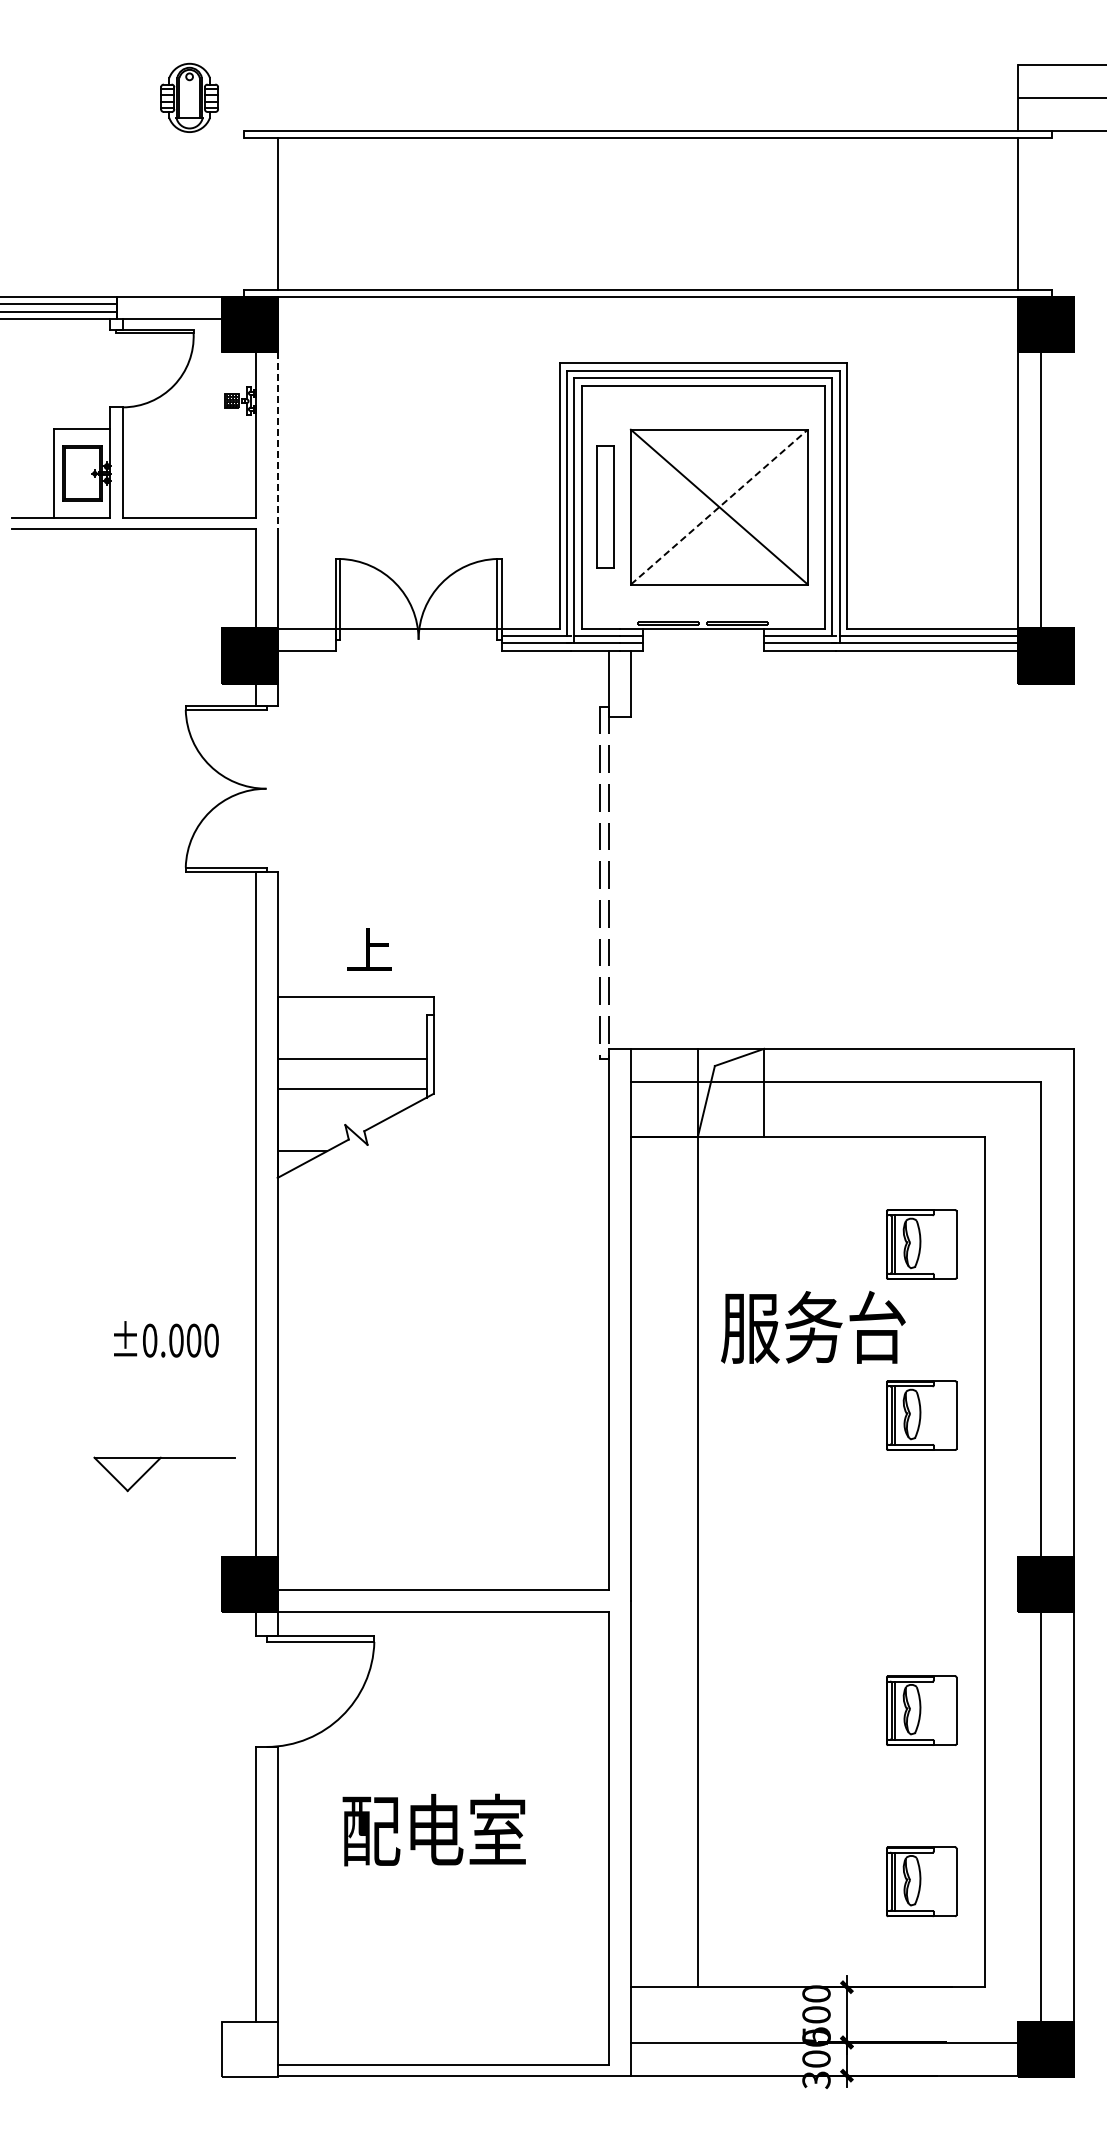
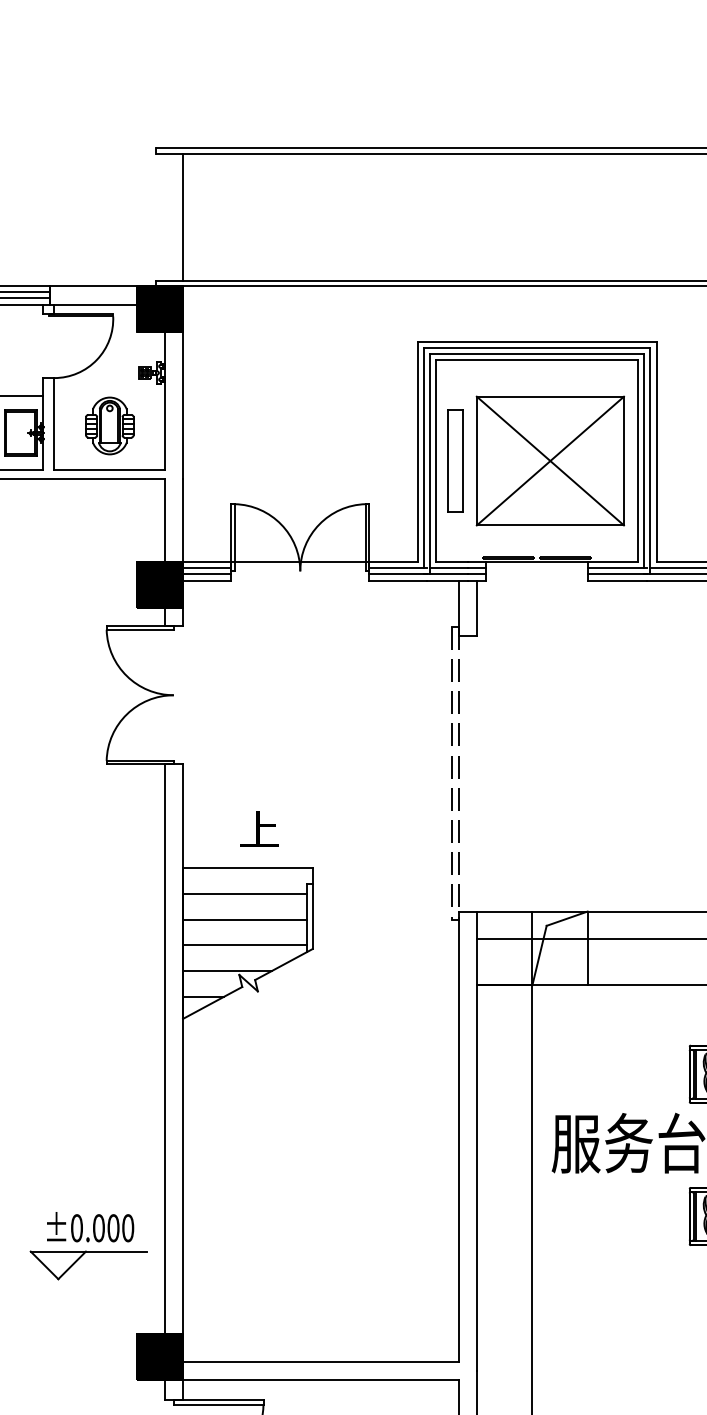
part: (189, 97) -> (109, 425), moved
line: (277, 441) -> (182, 406), dashed -> solid
line: (719, 507) -> (550, 461), dashed -> solid
line: (306, 636) -> (207, 568), added
line: (306, 643) -> (207, 574), added
line: (351, 1027) -> (244, 893), added
line: (330, 1120) -> (227, 971), added
text: (166, 1339) -> (90, 1227), moved

